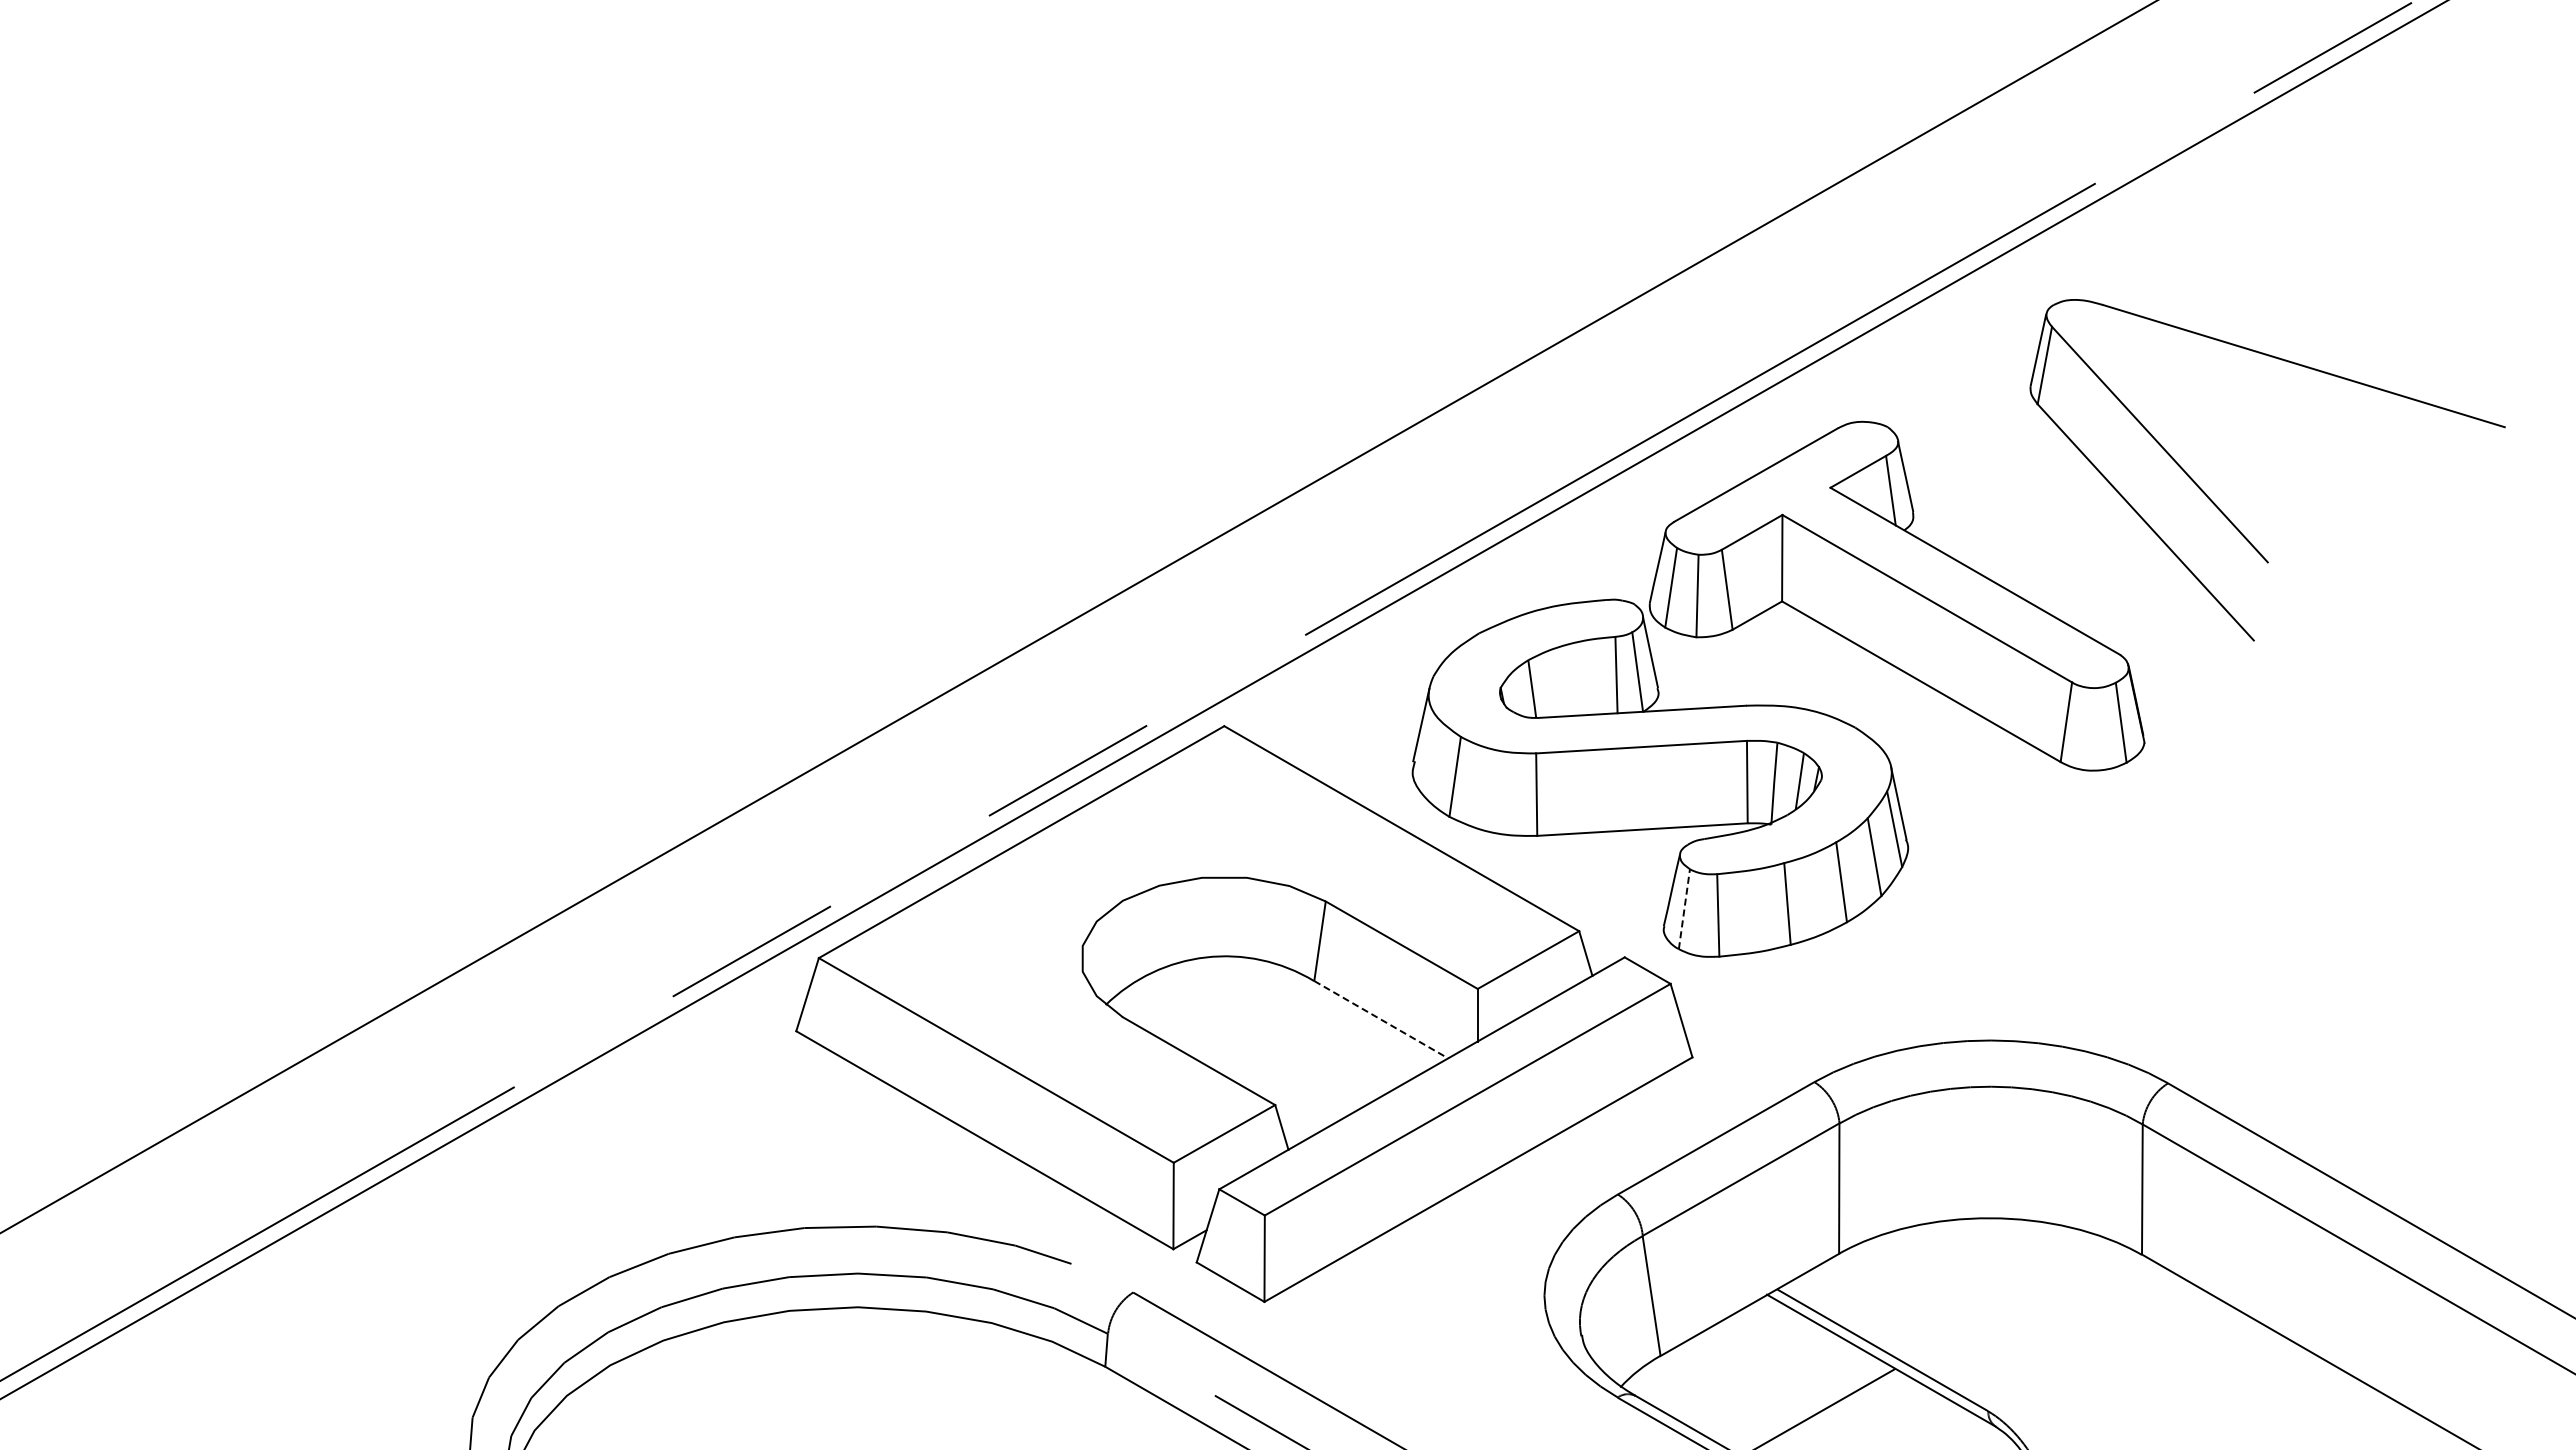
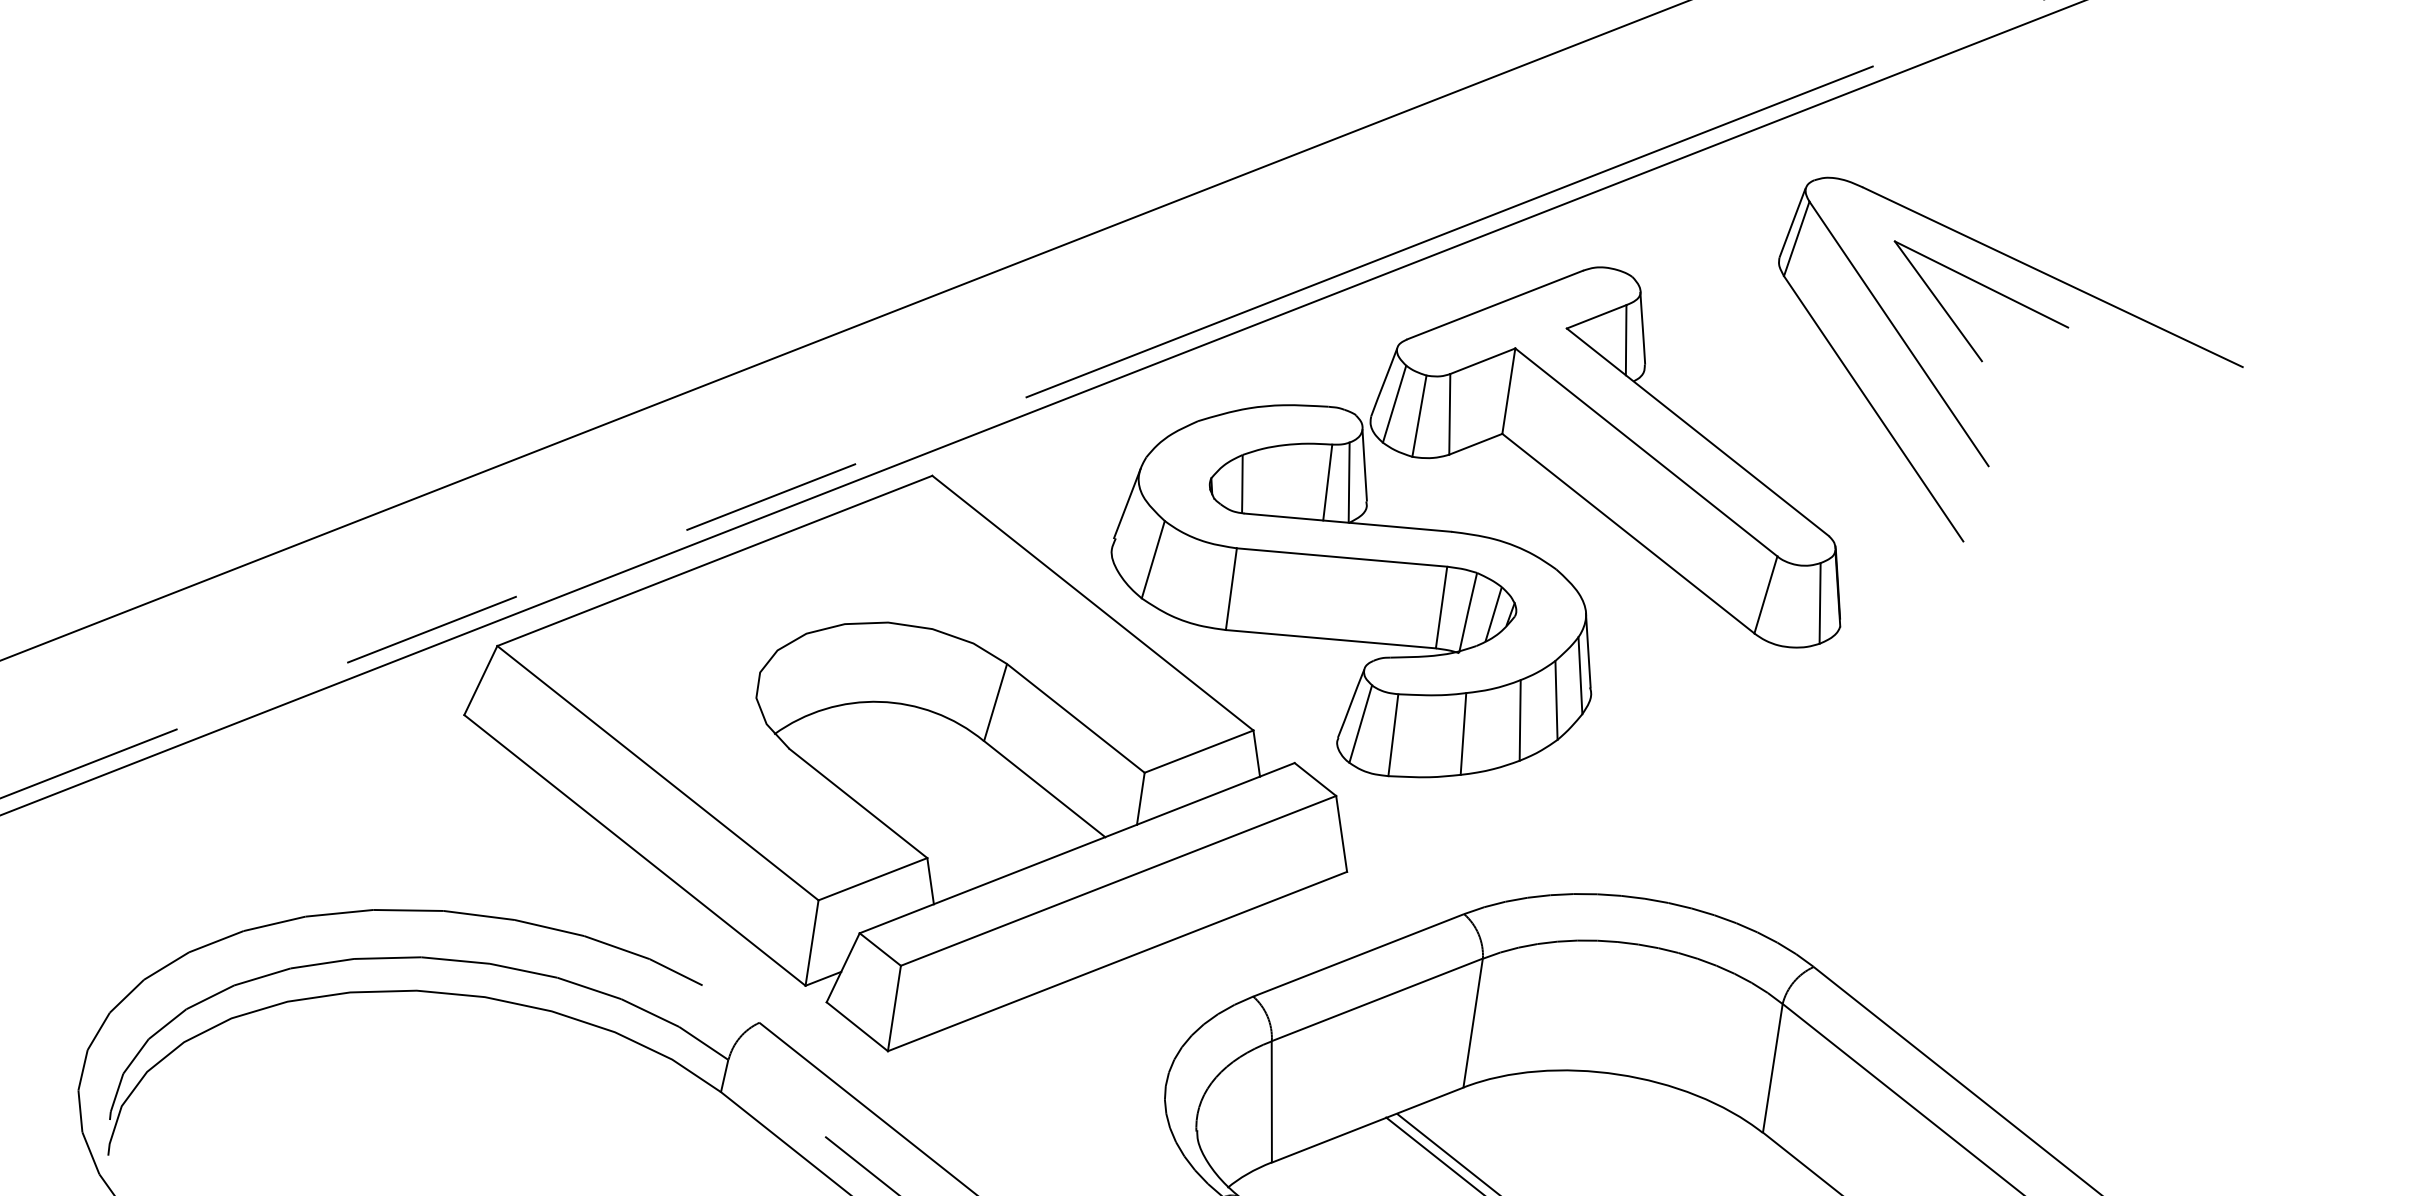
part: (2239, 386) -> (1986, 288), added
line: (1684, 908) -> (1360, 723), dashed -> solid
line: (1381, 1020) -> (1044, 789), dashed -> solid

